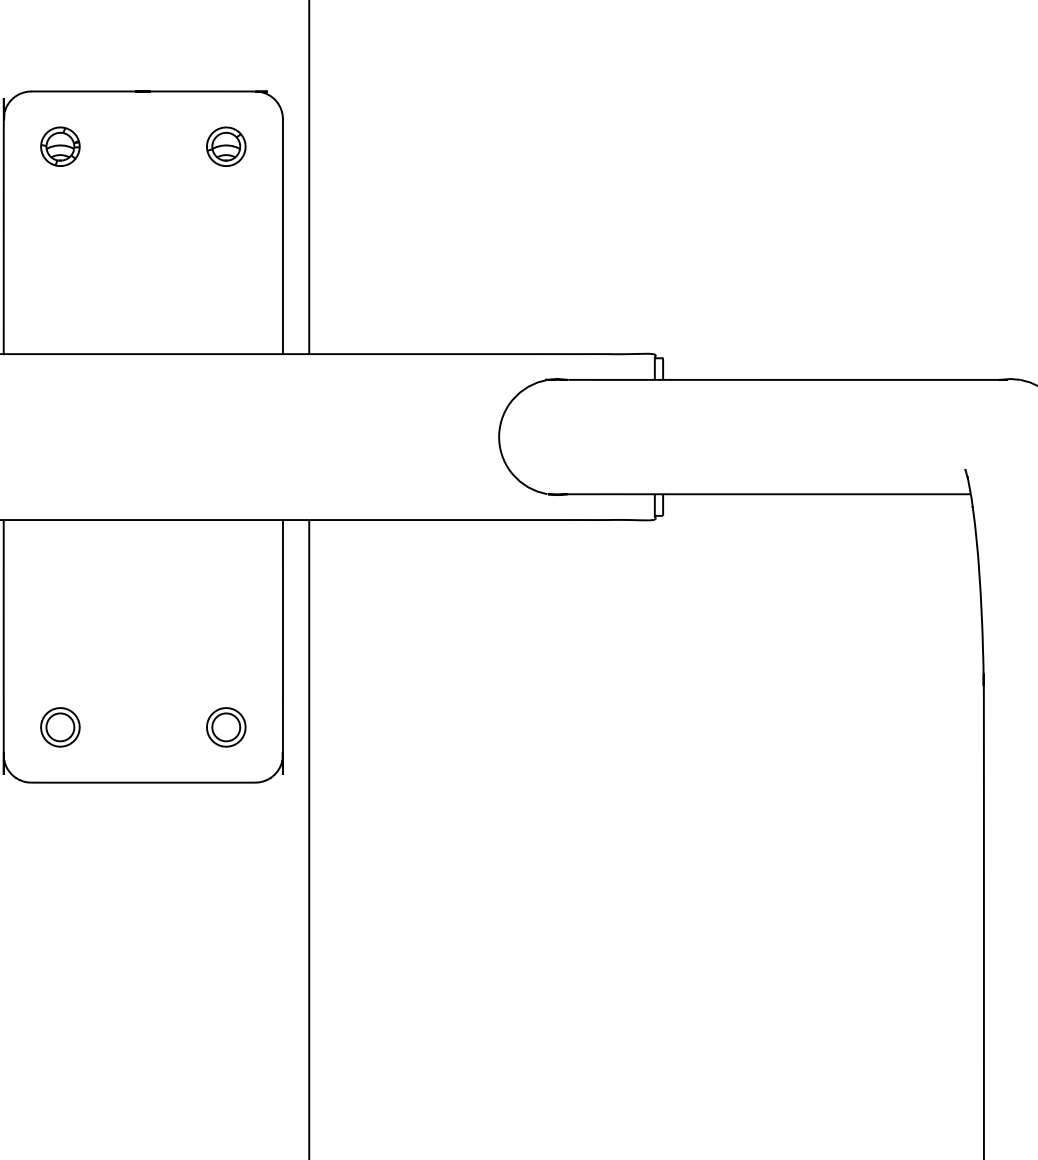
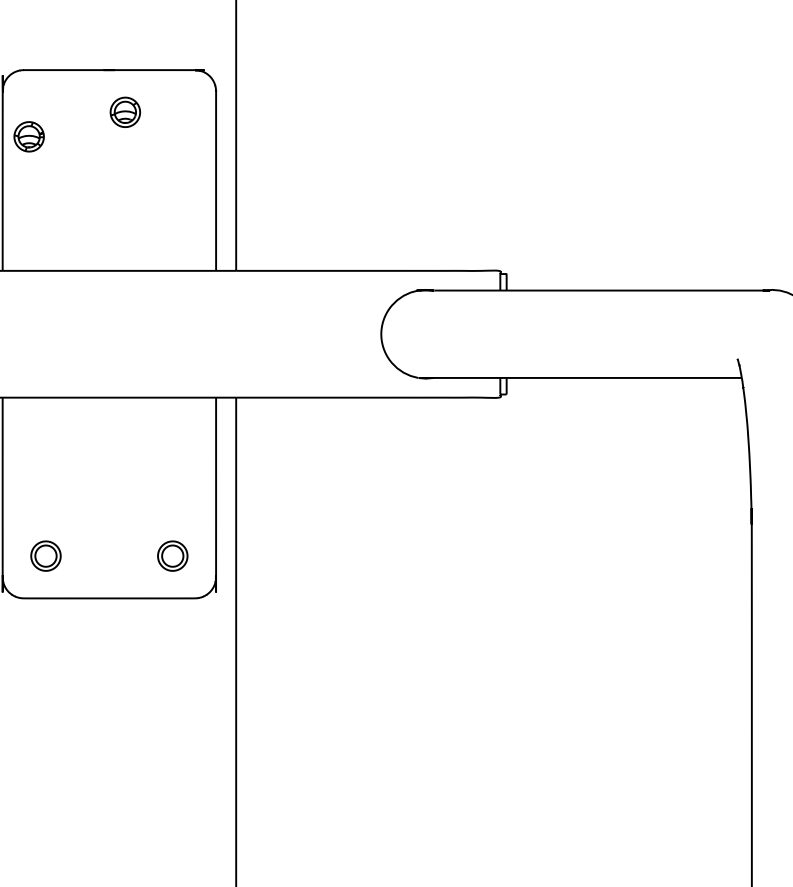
part: (60, 146) -> (29, 136), moved
part: (226, 146) -> (125, 112), moved

